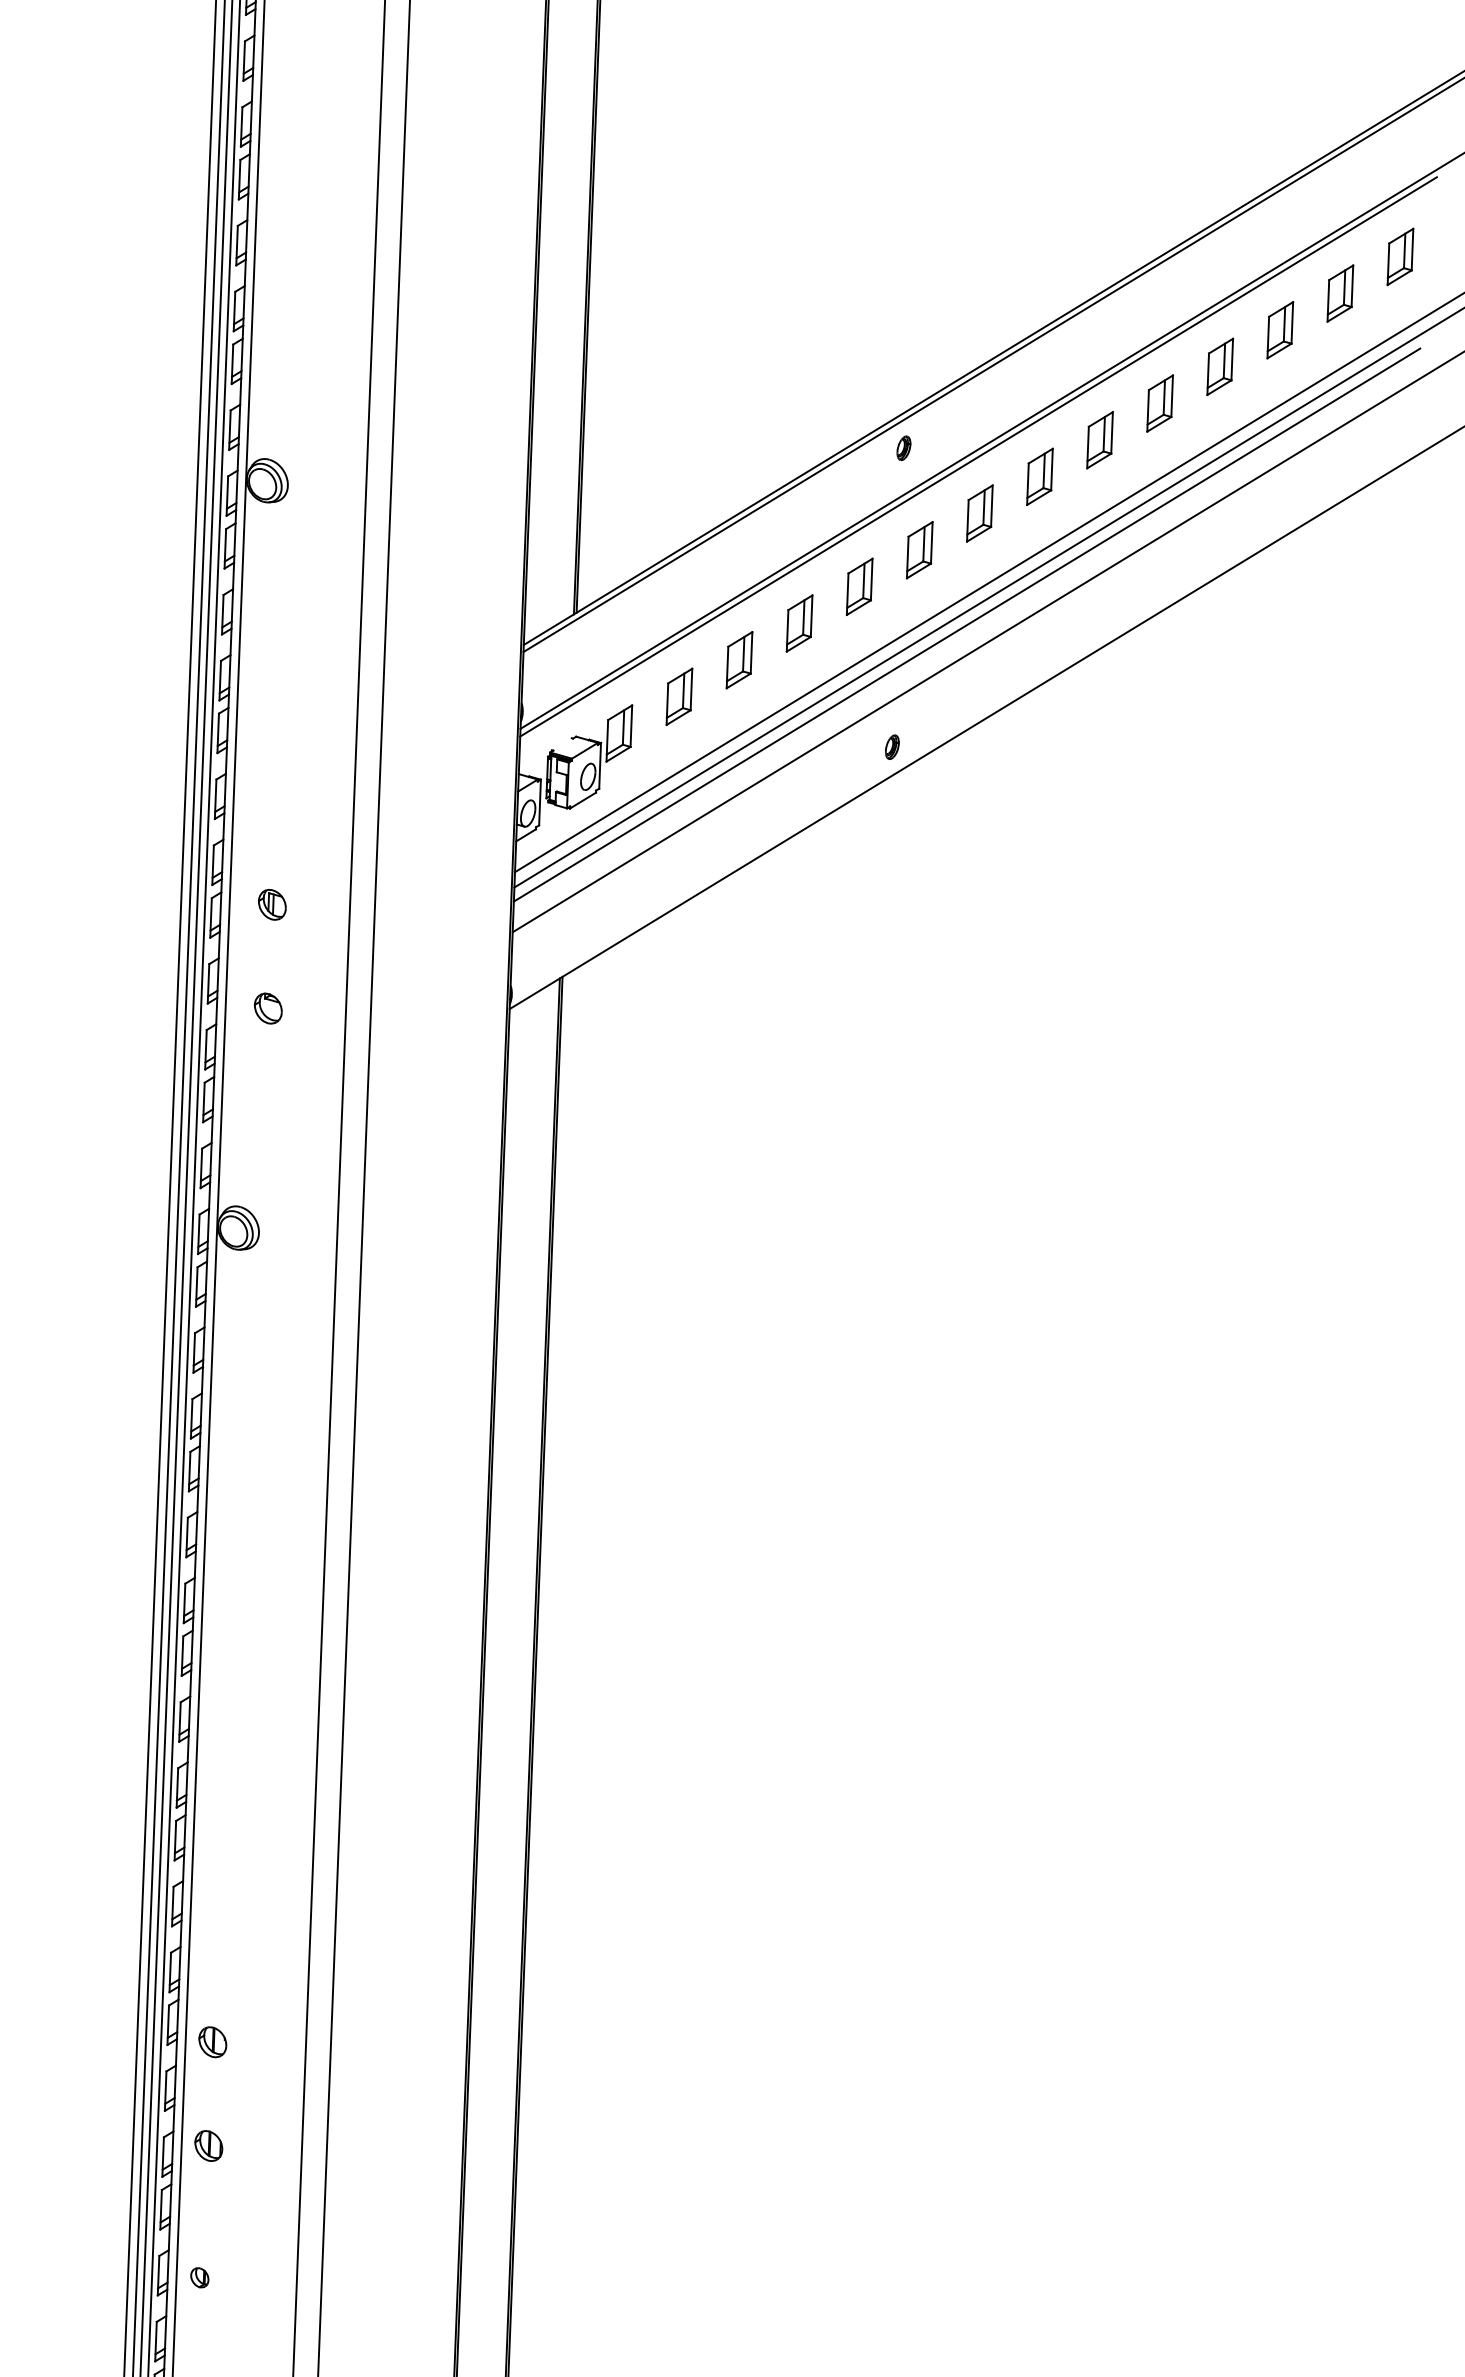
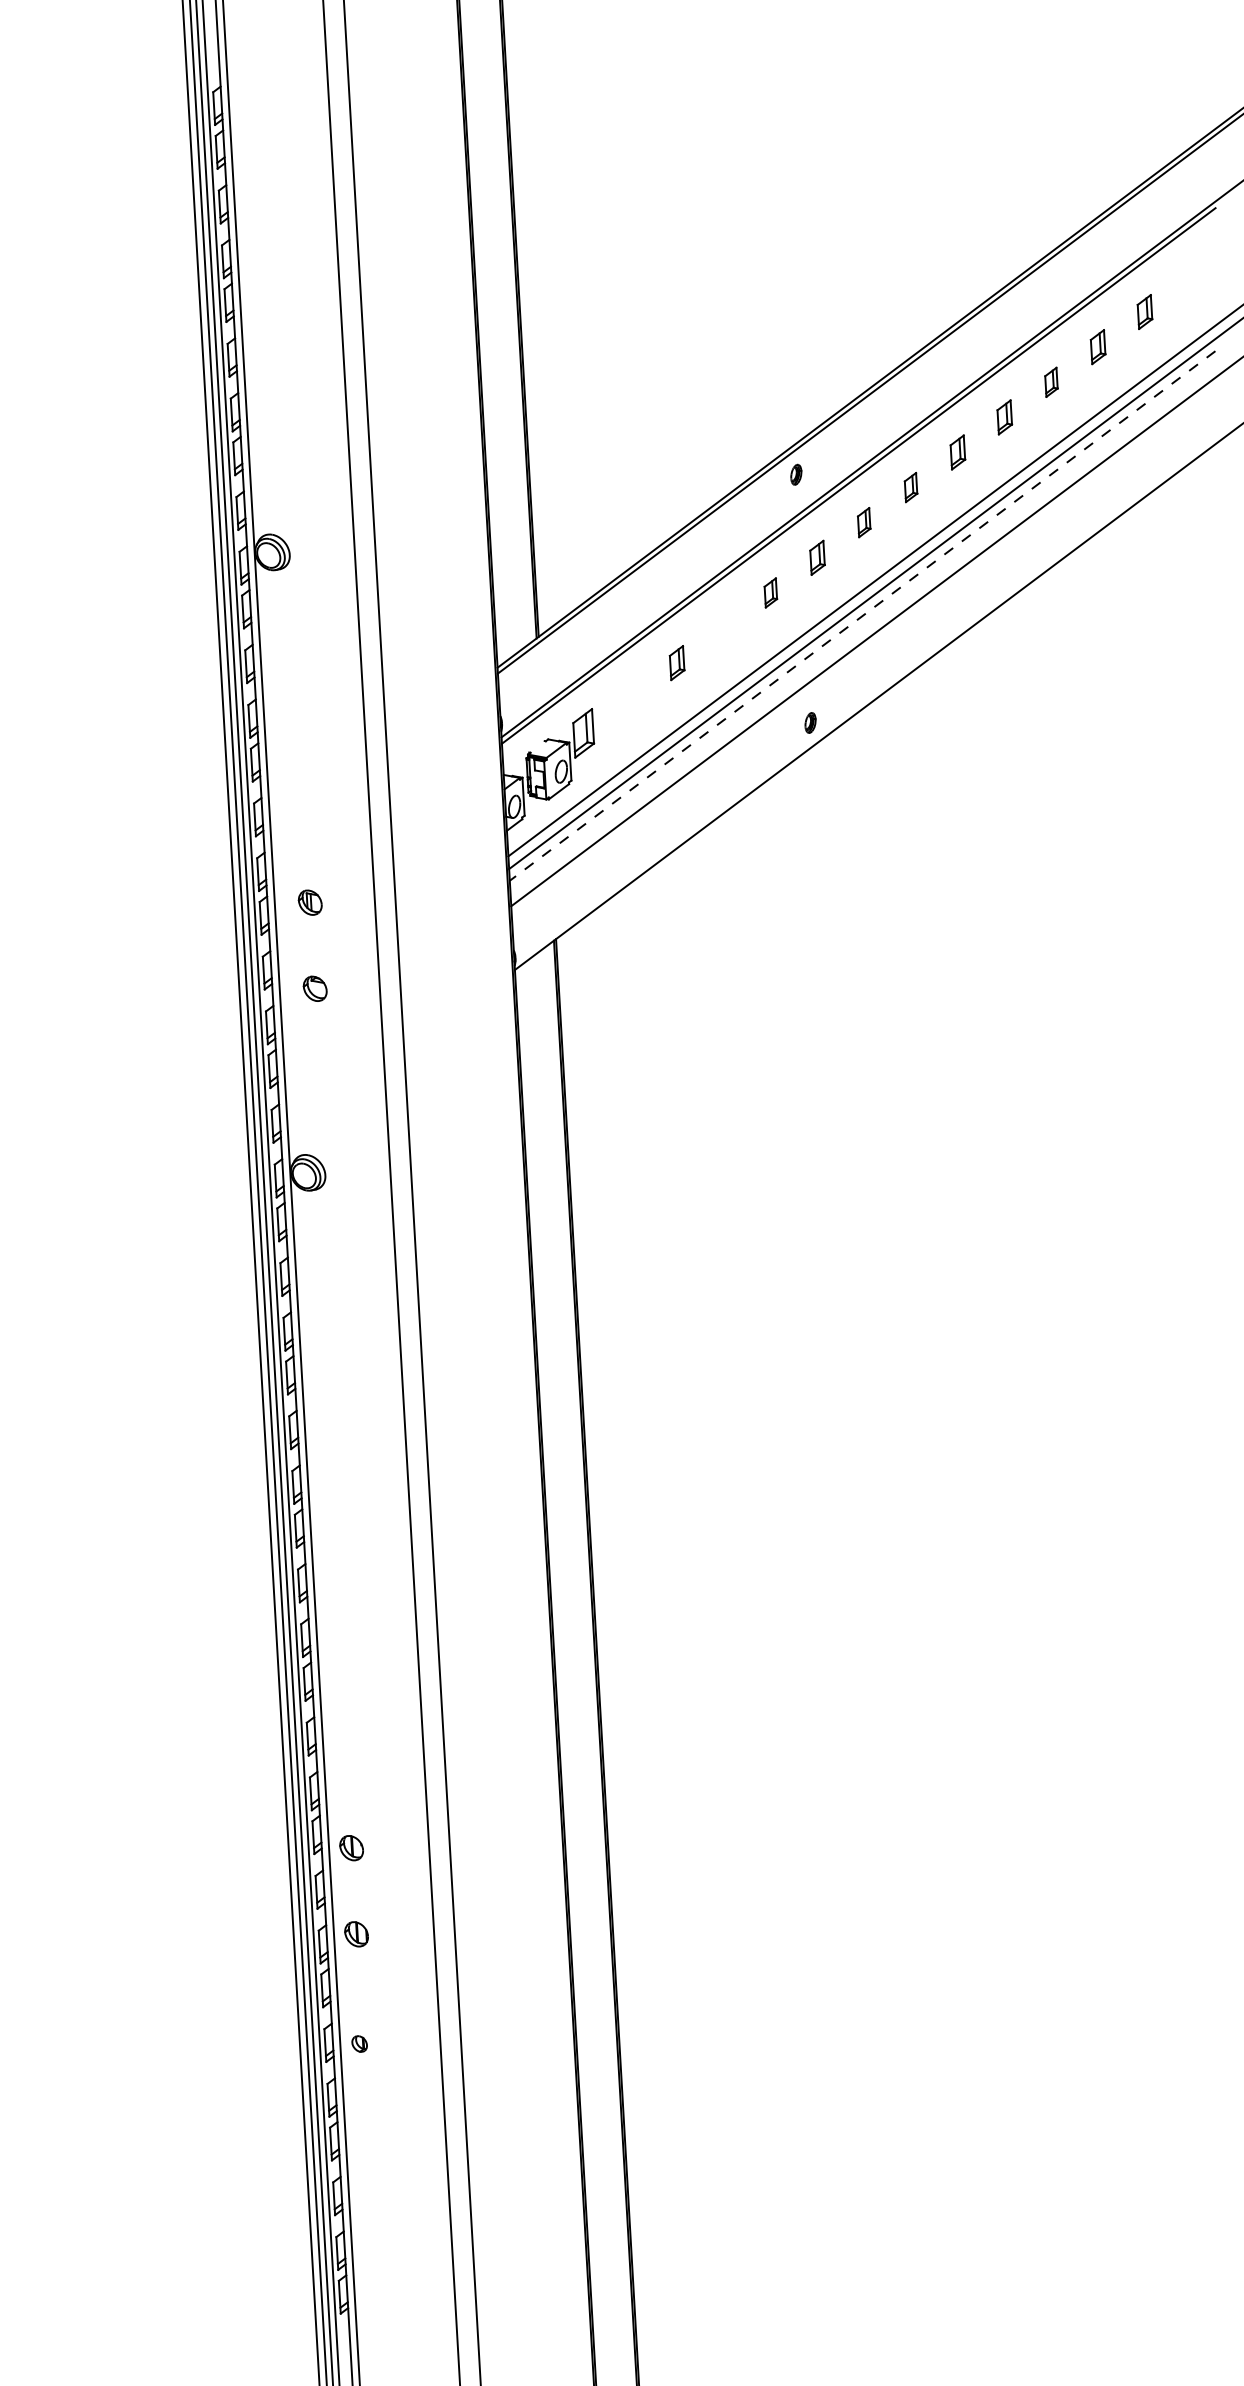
part: (1400, 256) -> (1191, 276), removed
part: (1339, 292) -> (1144, 311), size x0.7
part: (1279, 329) -> (1097, 346), size x0.7
part: (1220, 367) -> (1051, 382), size x0.6
part: (1159, 403) -> (1004, 417), size x0.7
part: (1099, 440) -> (957, 452), size x0.7
part: (1039, 476) -> (910, 487), size x0.6
part: (978, 513) -> (863, 522), size x0.6
part: (919, 549) -> (817, 557), size x0.7
part: (859, 586) -> (770, 592), size x0.6
part: (799, 622) -> (723, 627), removed
line: (966, 625) -> (862, 616), solid -> dashed
part: (738, 659) -> (676, 662), size x0.7
part: (679, 697) -> (630, 698), removed

